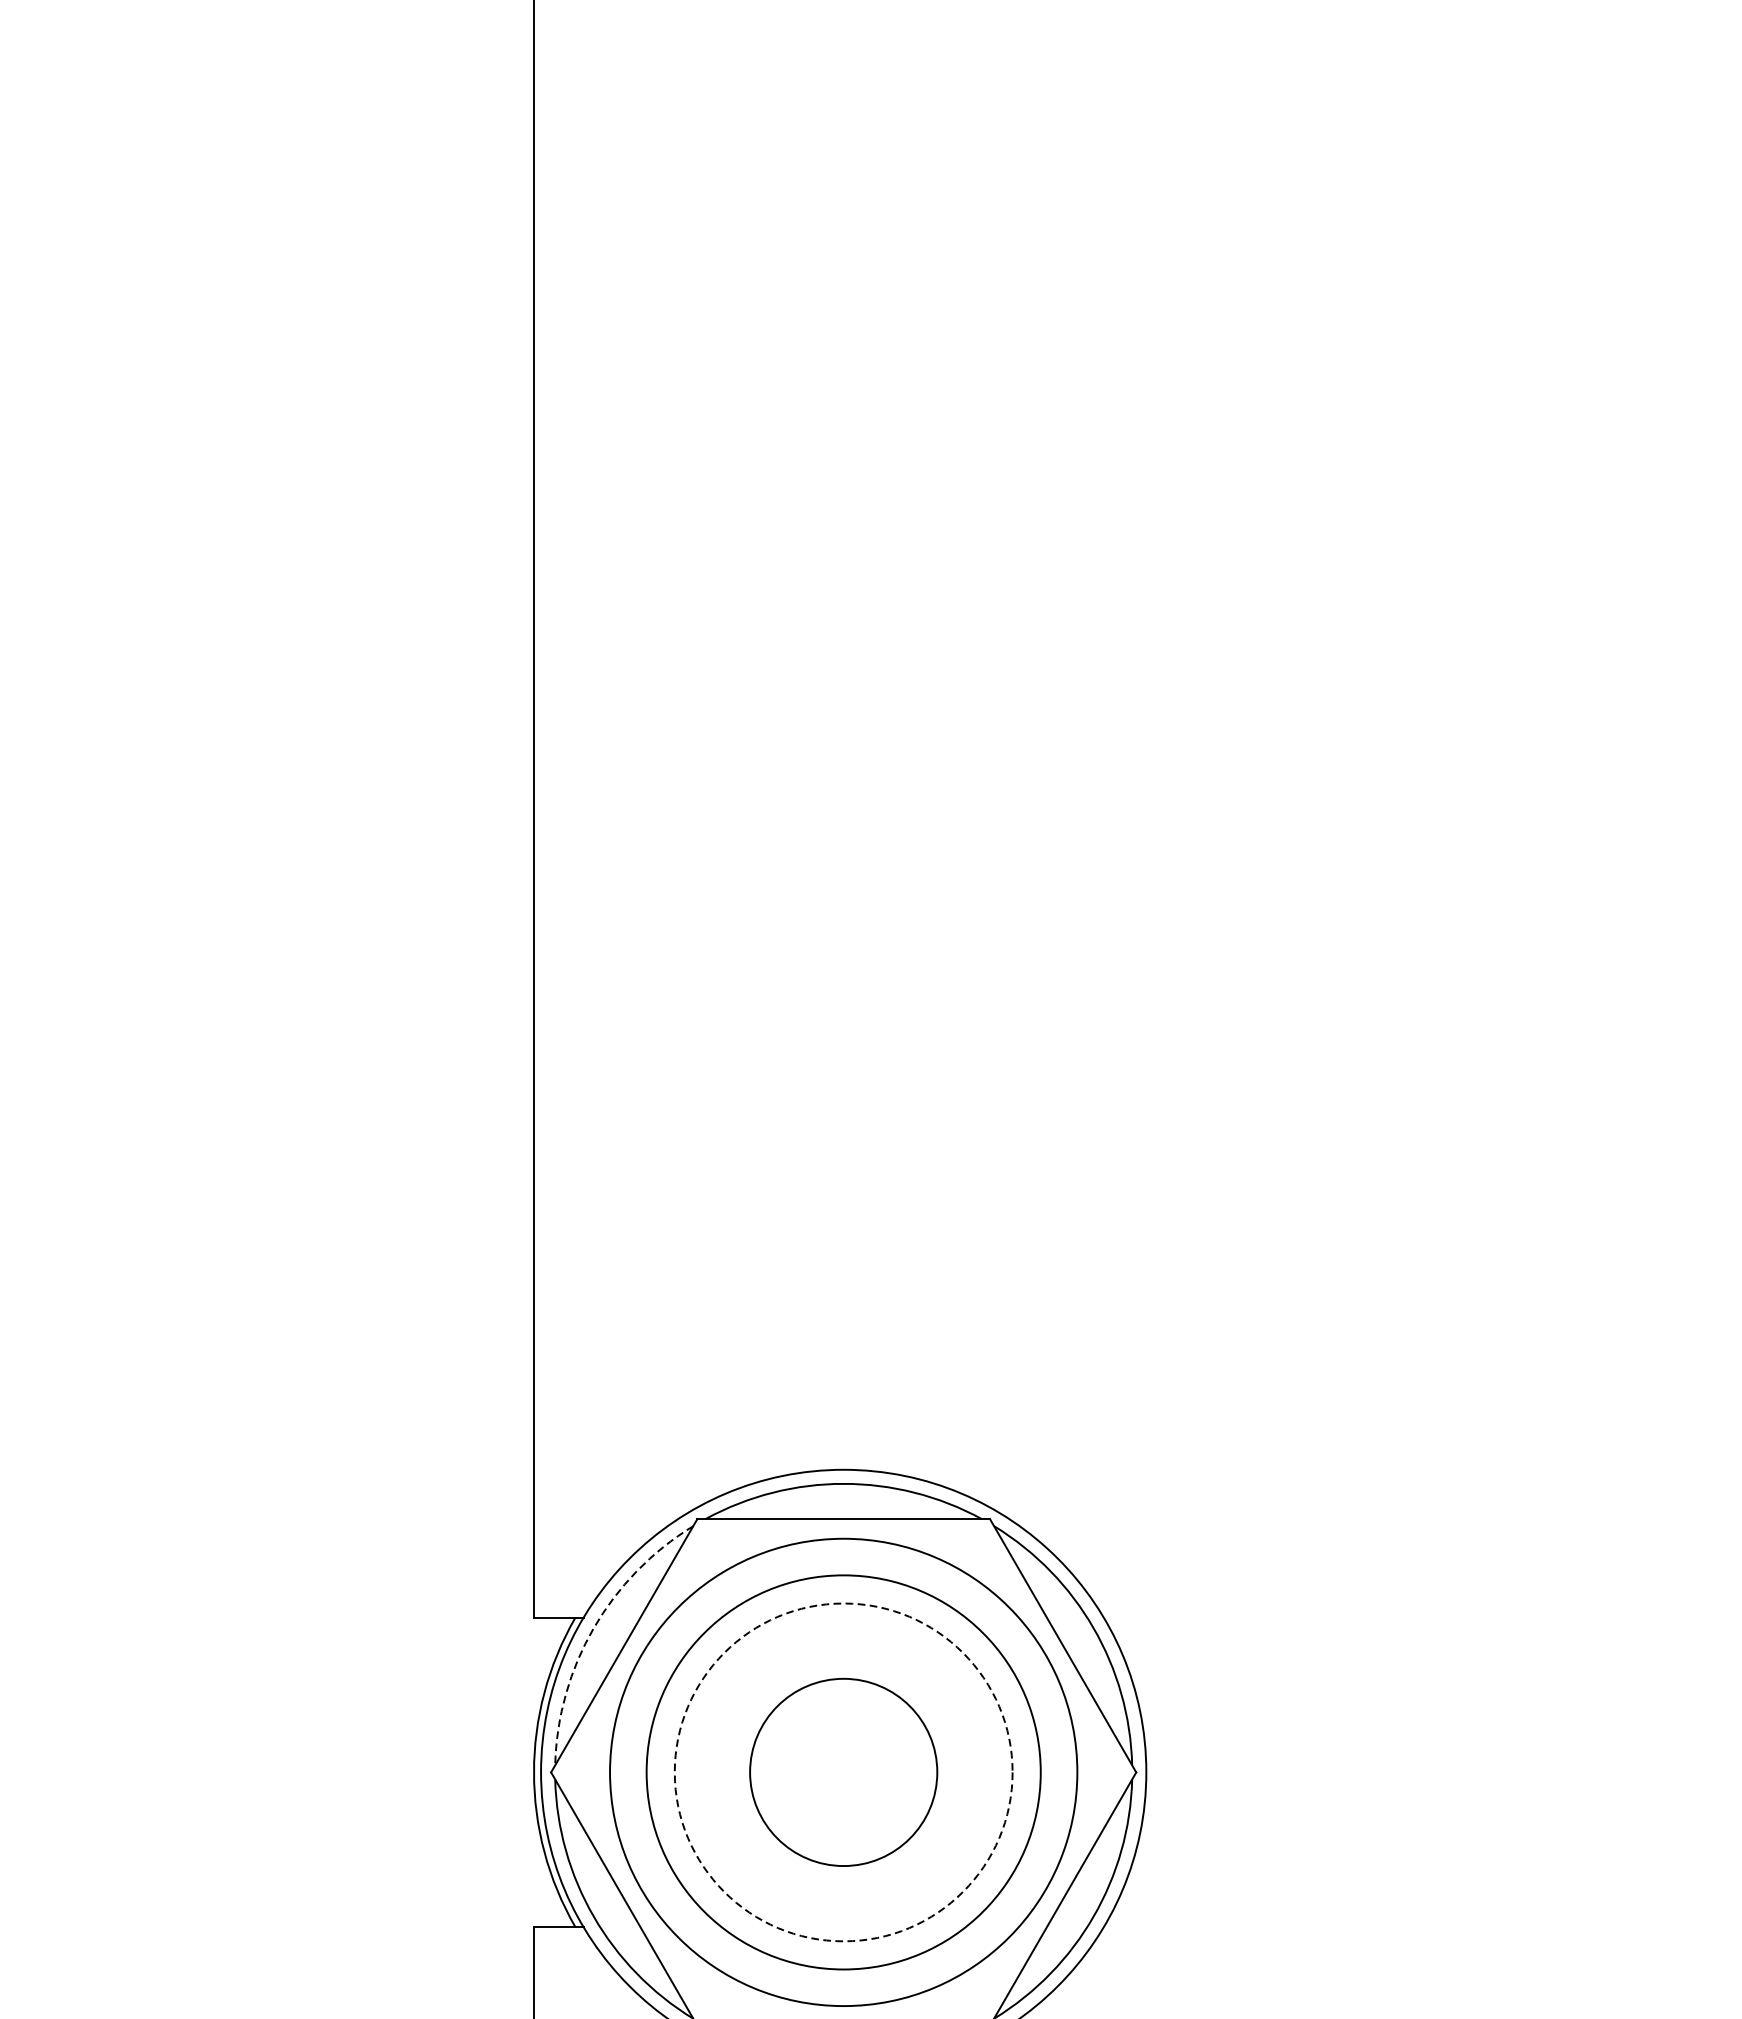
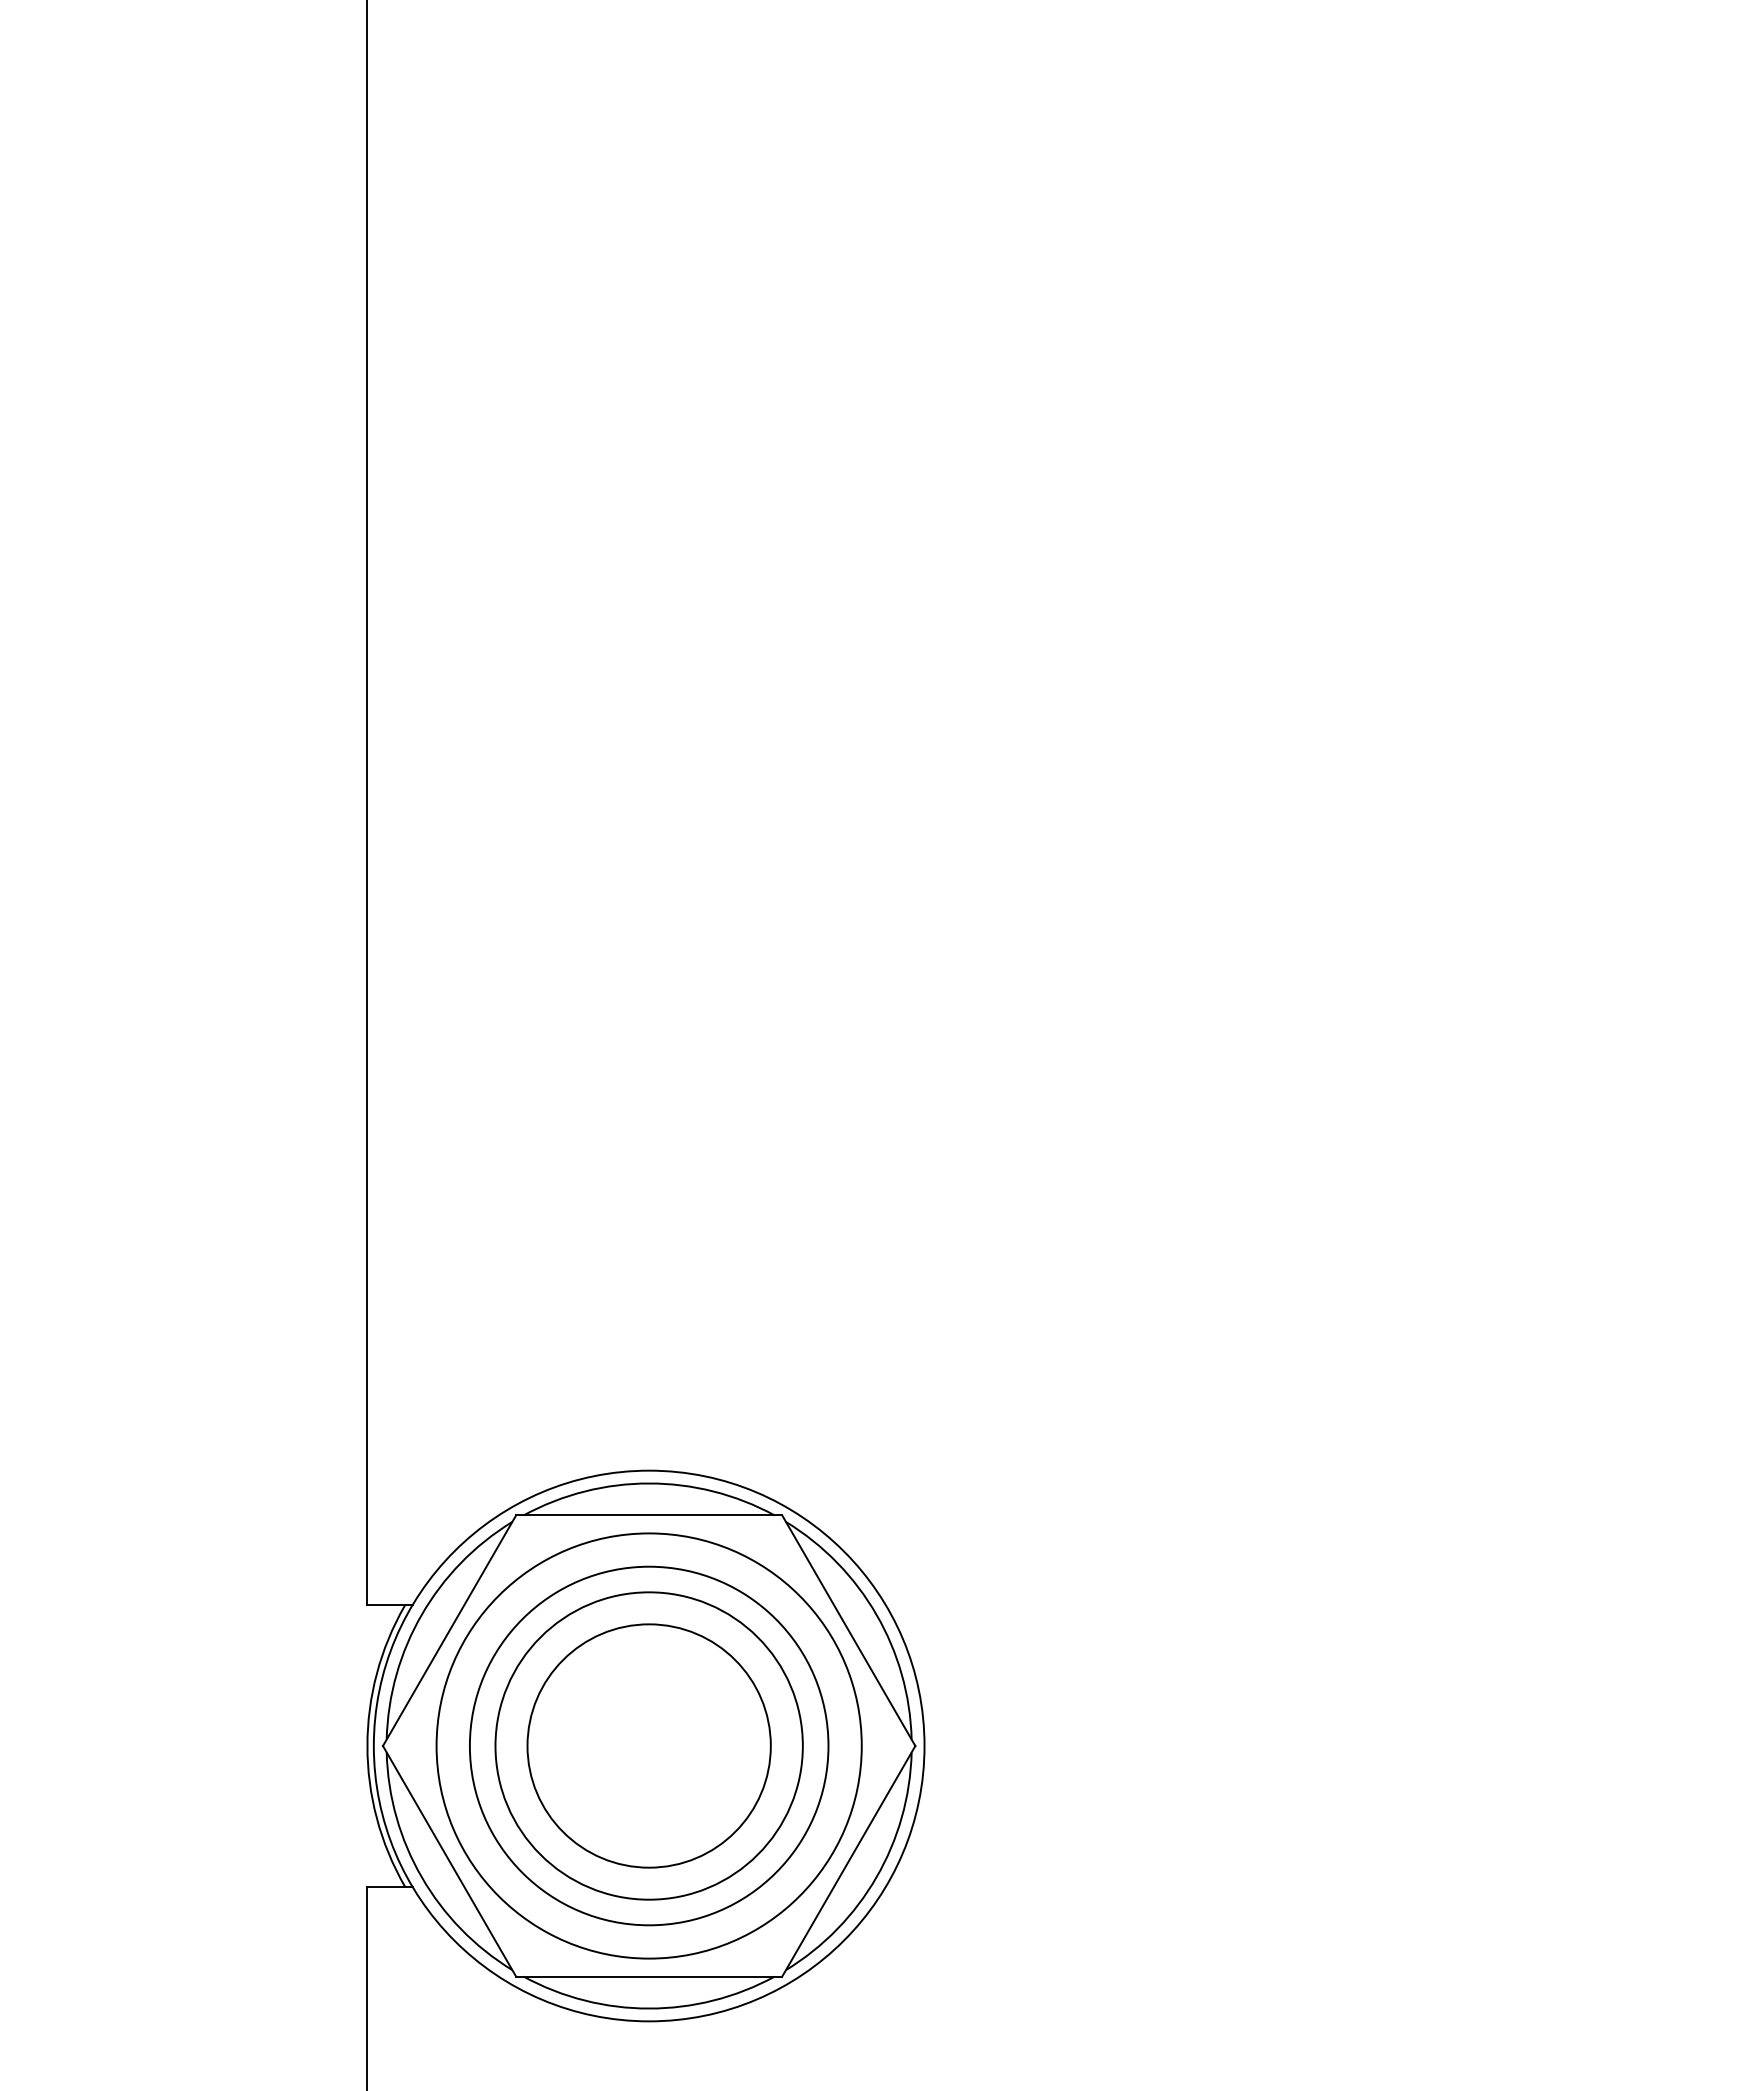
arc: (593, 1627) -> (421, 1614), dashed -> solid
circle: (842, 1771) -> (648, 1745), dashed -> solid
circle: (842, 1771) -> (648, 1745), size x1.43

